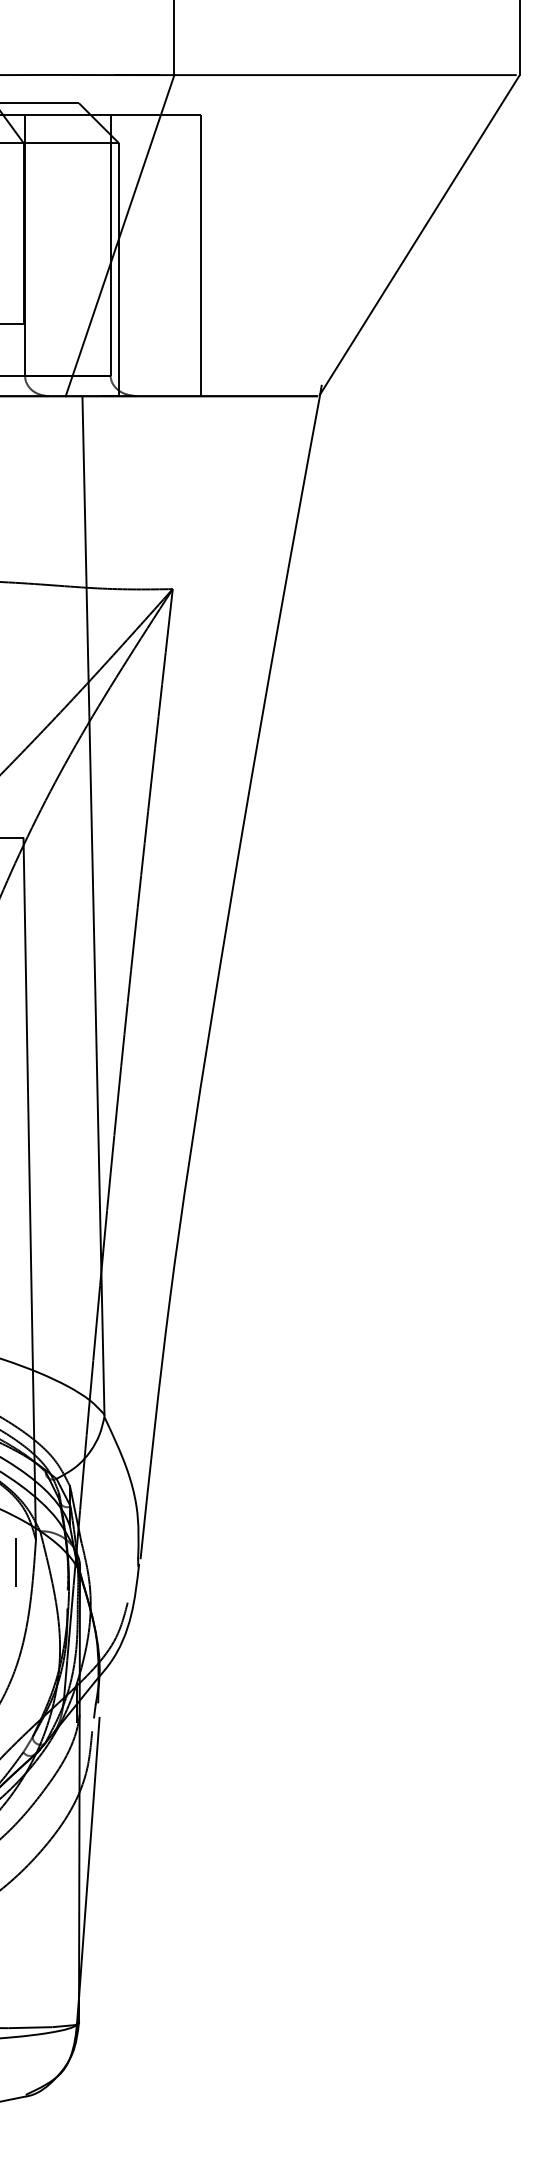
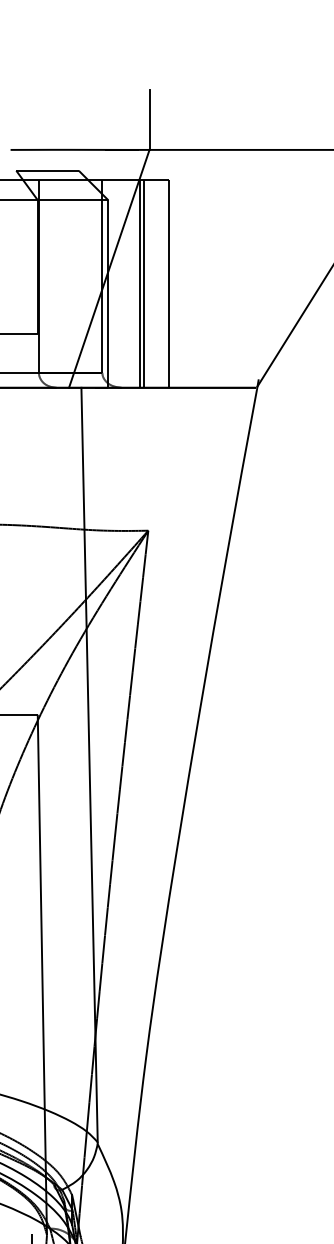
line: (160, 255) -> (139, 283), added
line: (167, 255) -> (144, 283), added

